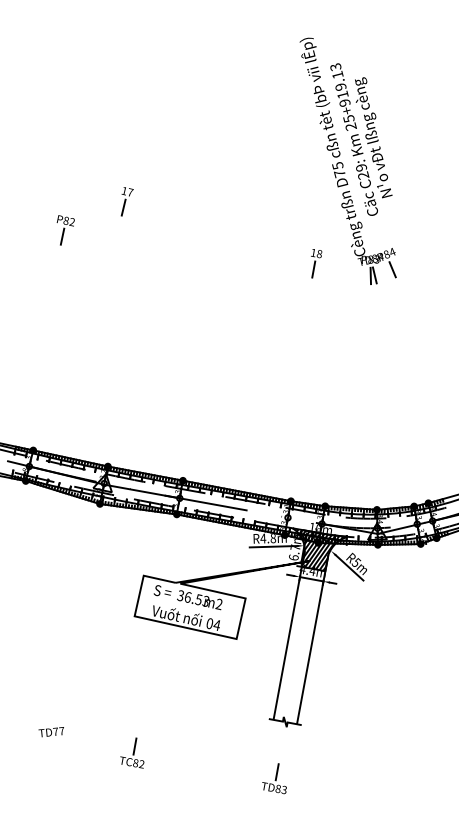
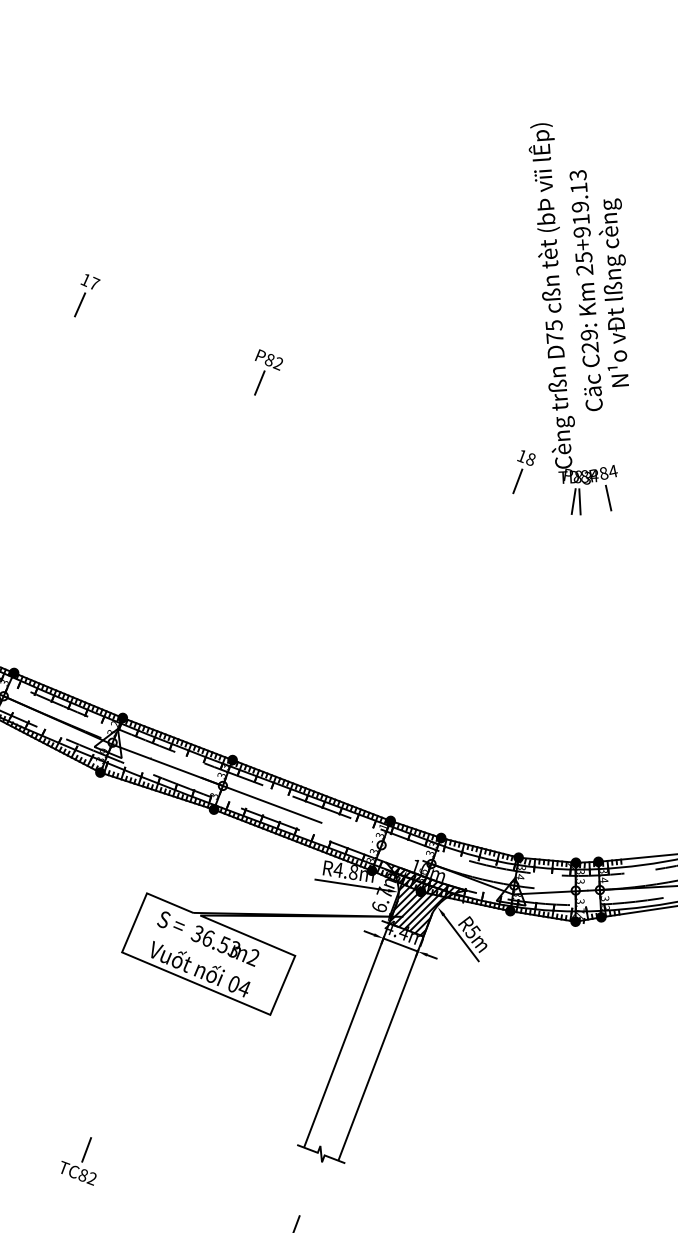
part: (126, 201) -> (86, 296), moved
part: (65, 230) -> (265, 374), moved
part: (316, 263) -> (523, 472), moved

